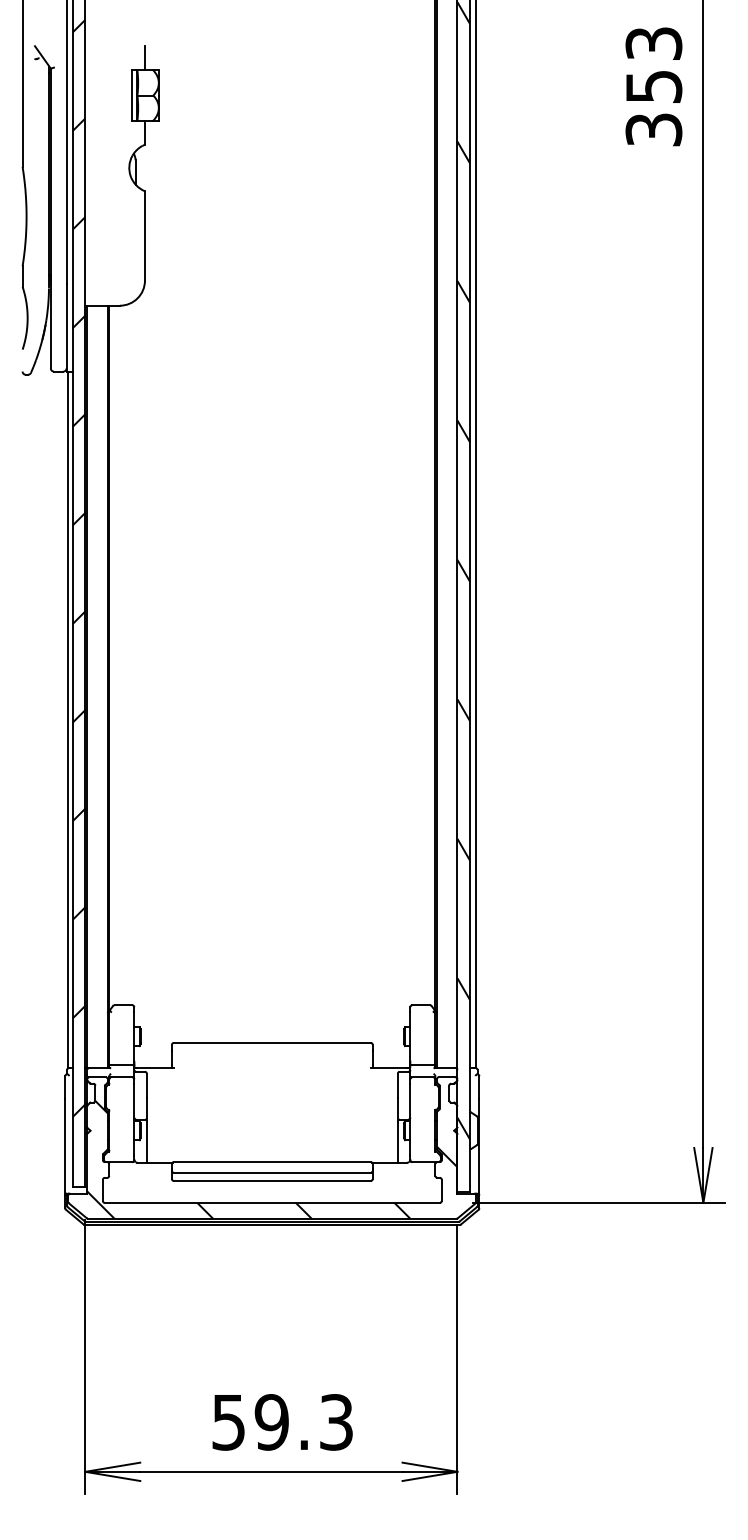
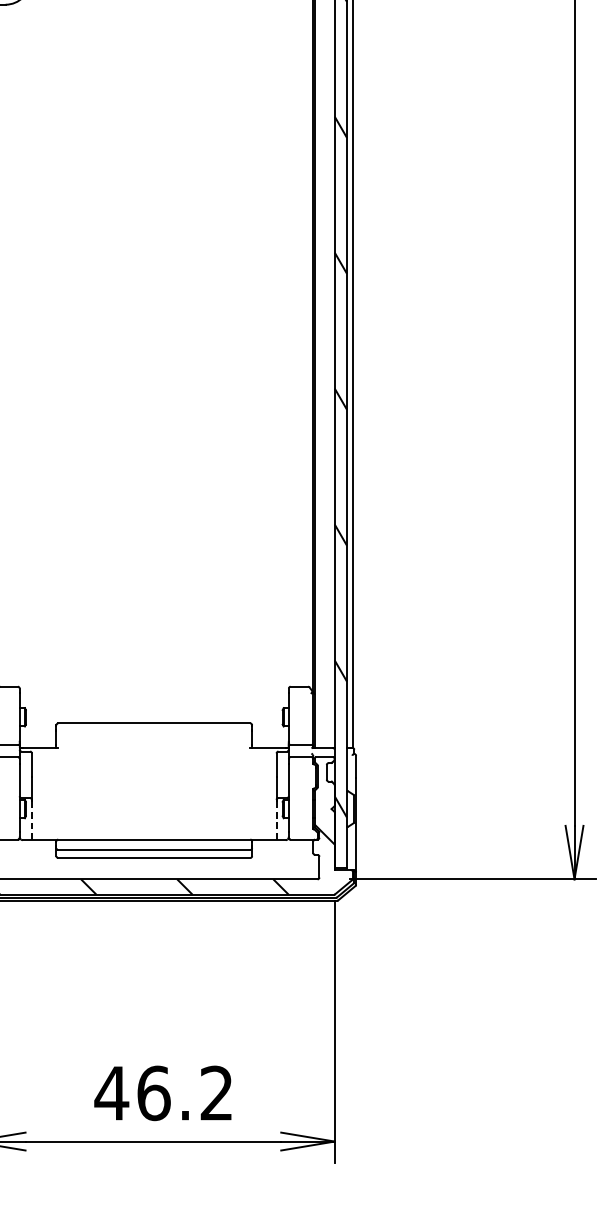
line: (146, 1142) -> (31, 820), solid -> dashed
line: (397, 1143) -> (276, 821), solid -> dashed
text: (281, 1422) -> (163, 1093), 59.3 -> 46.2

